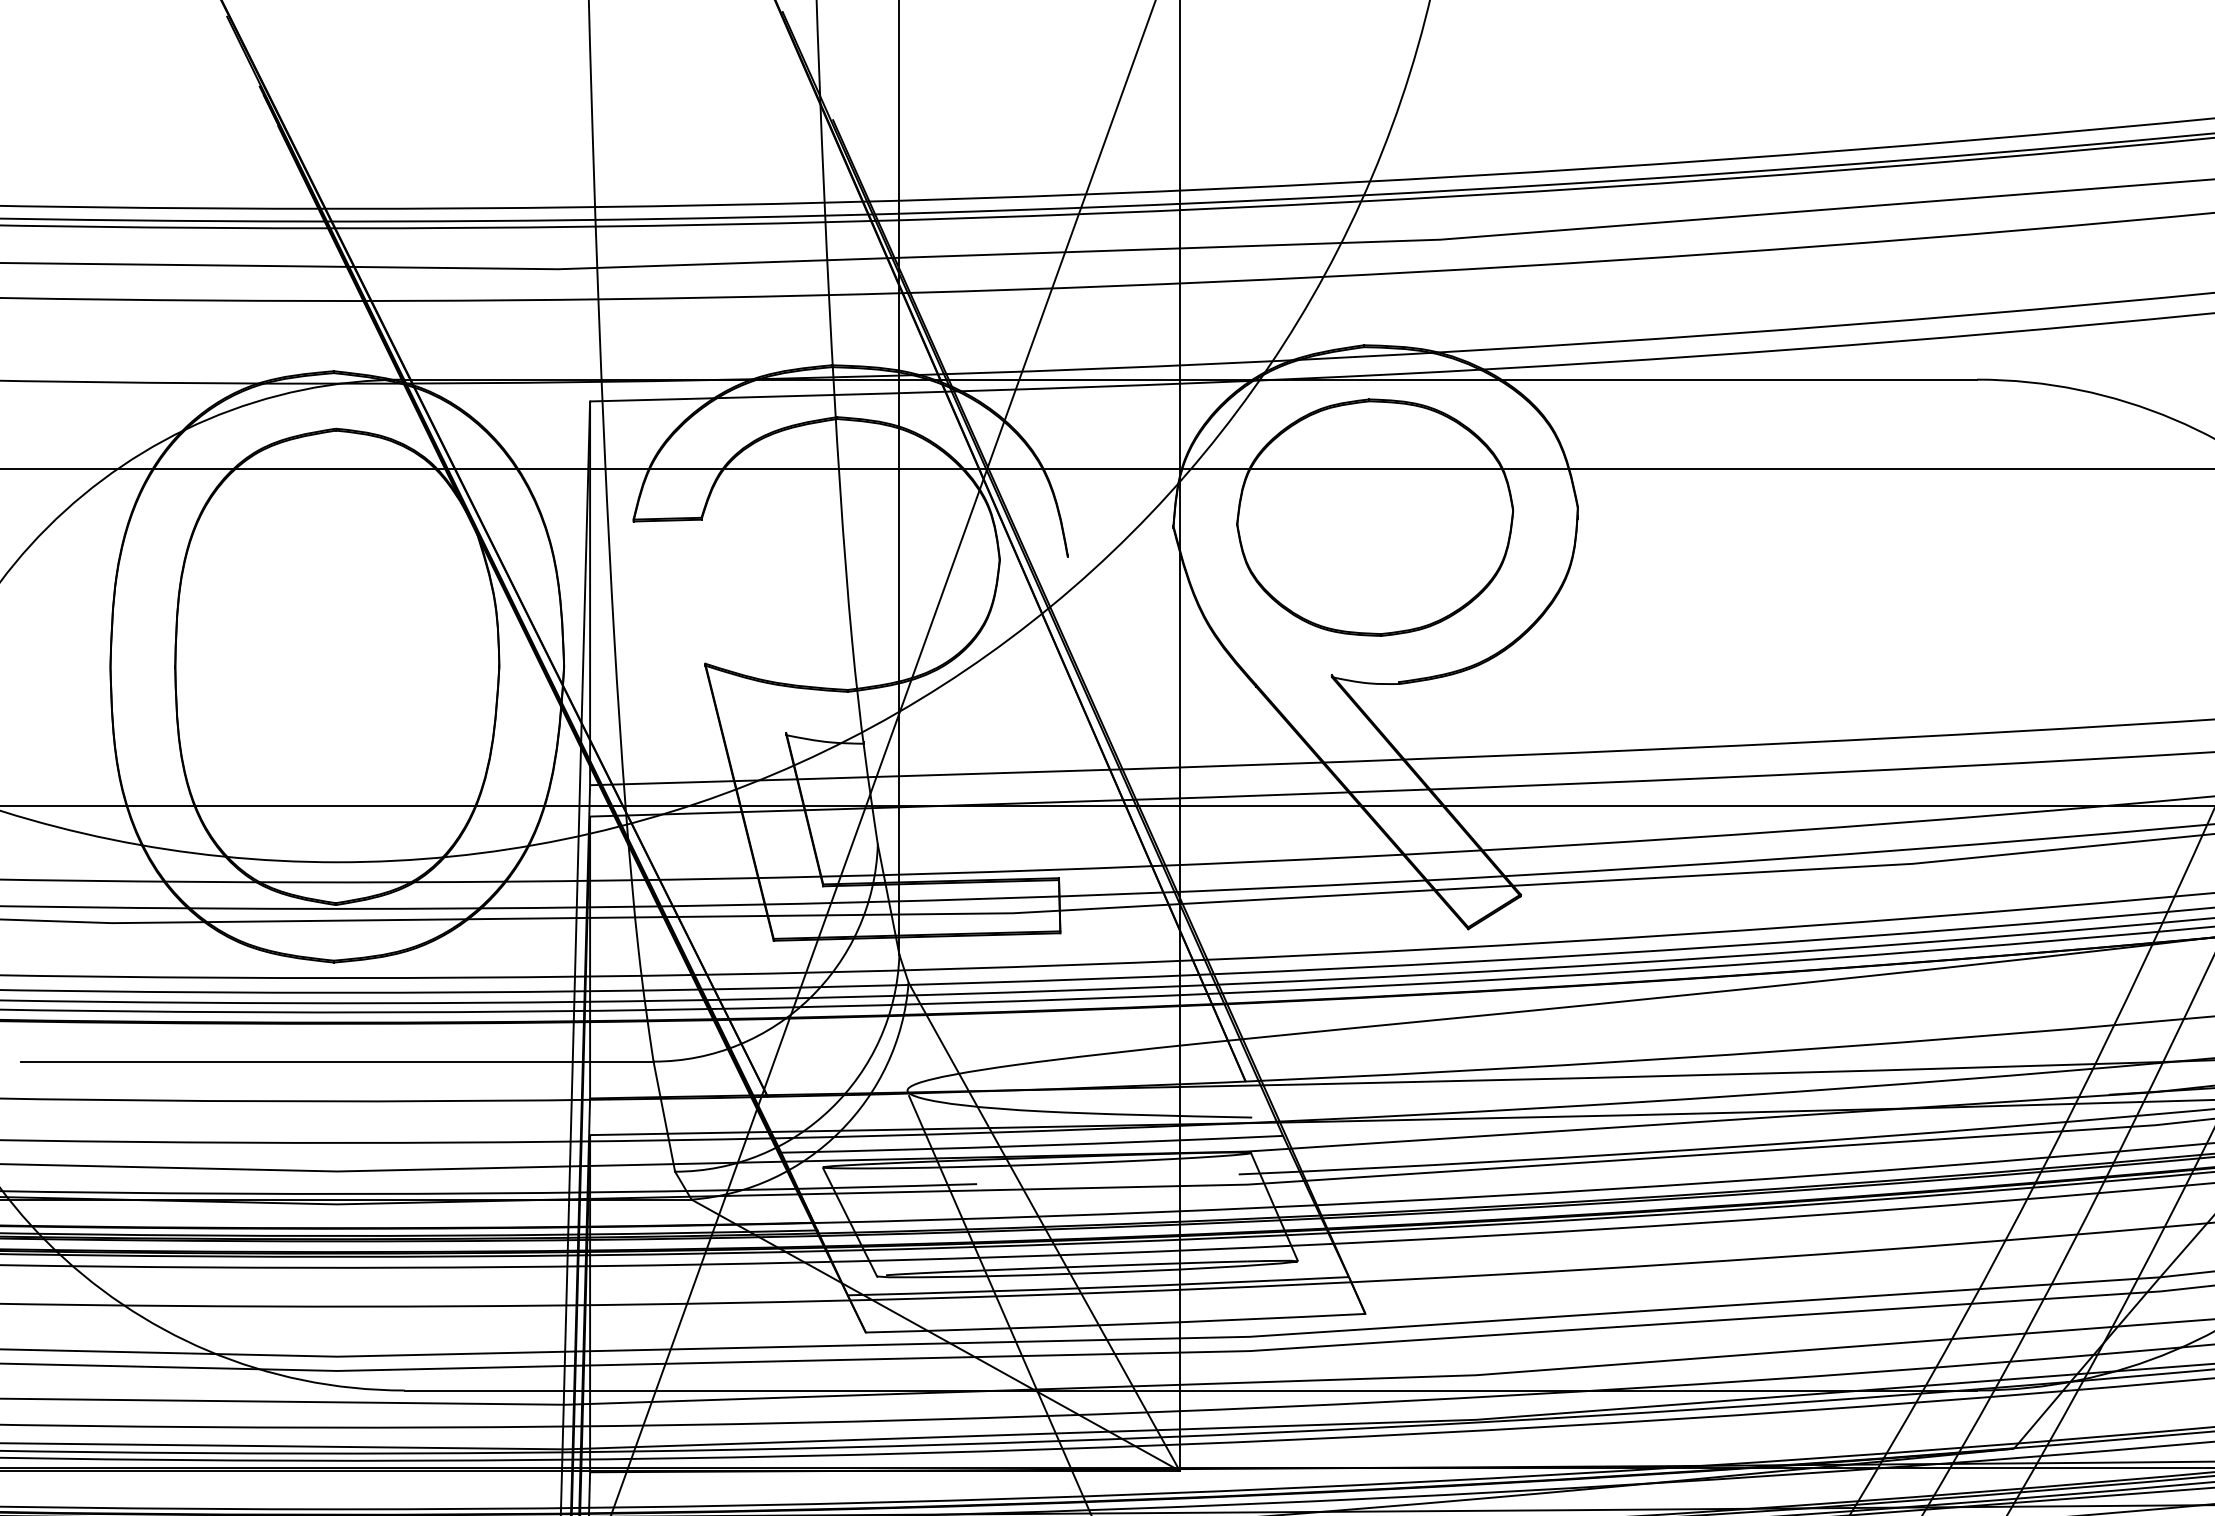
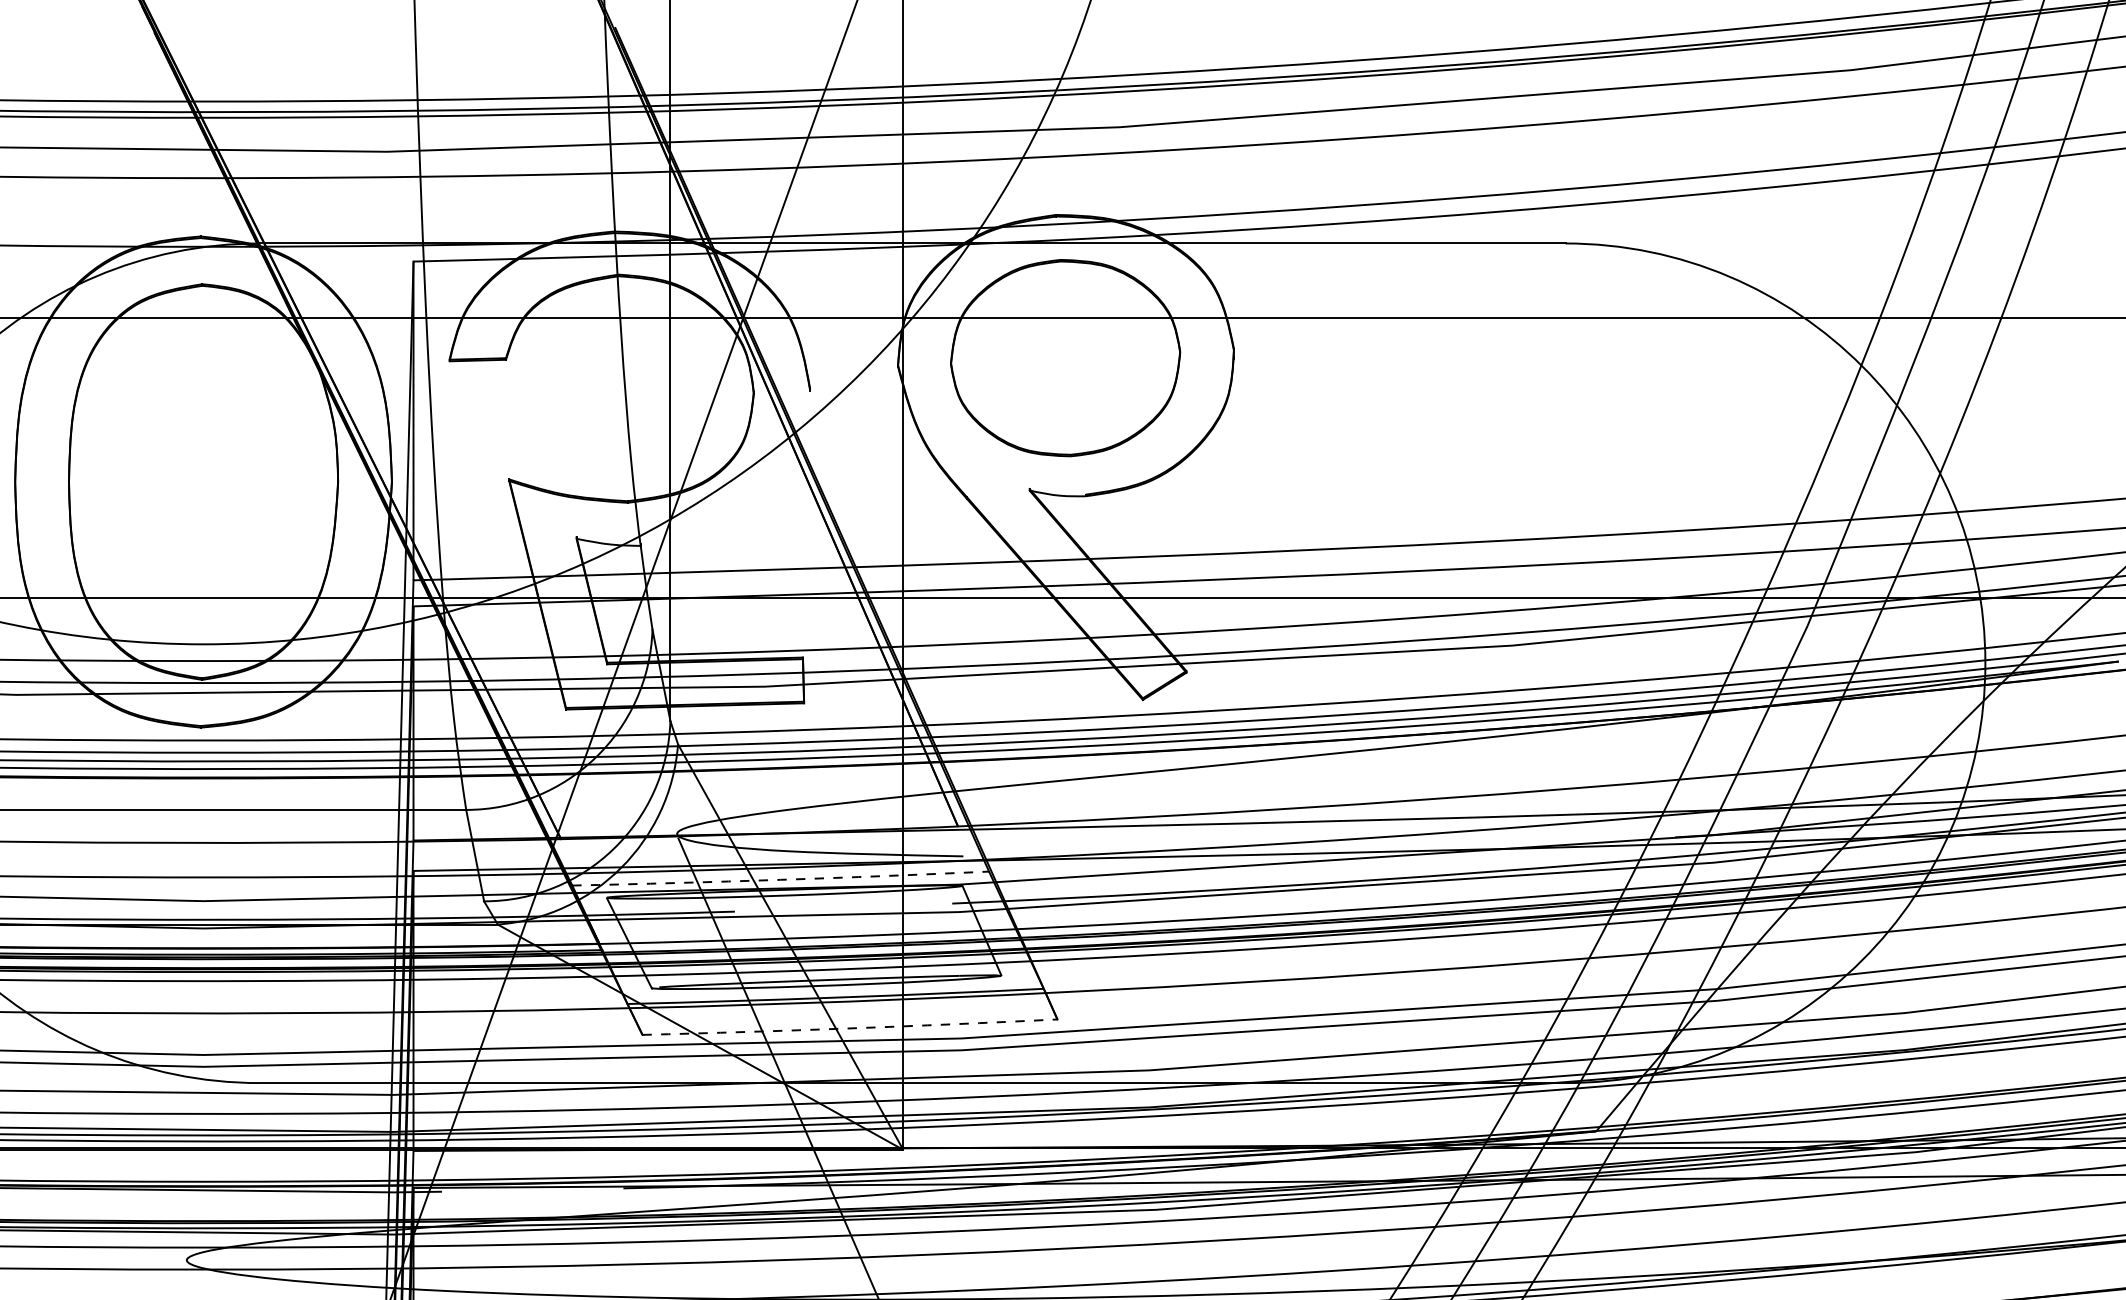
arc: (1031, 1145) -> (780, 879), solid -> dashed
arc: (1115, 1324) -> (849, 1028), solid -> dashed

